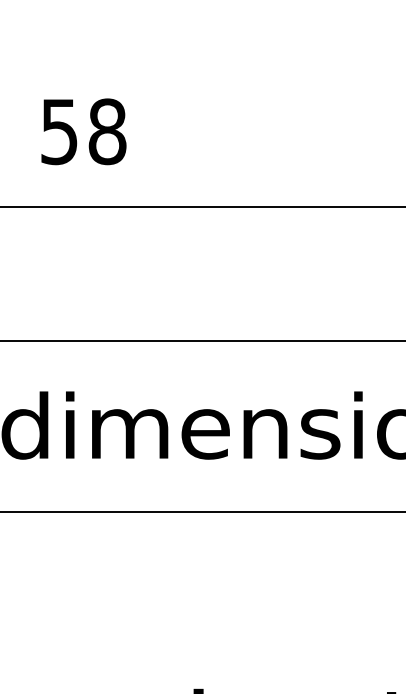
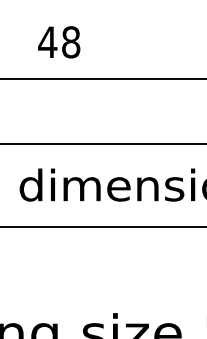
text: (58, 132) -> (47, 42), 58 -> 48

